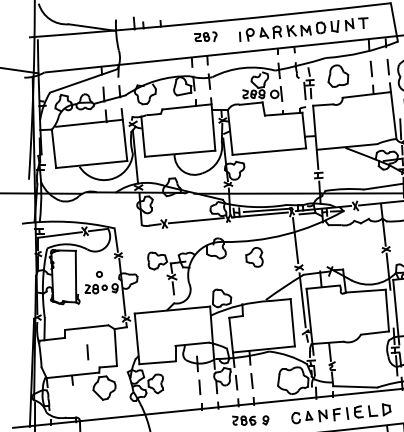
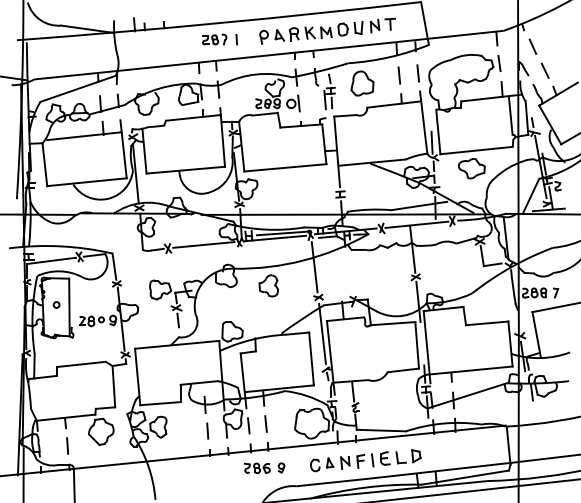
line: (239, 36) -> (236, 39), moved
circle: (99, 274) -> (56, 304), moved
line: (87, 351) -> (67, 445), moved

